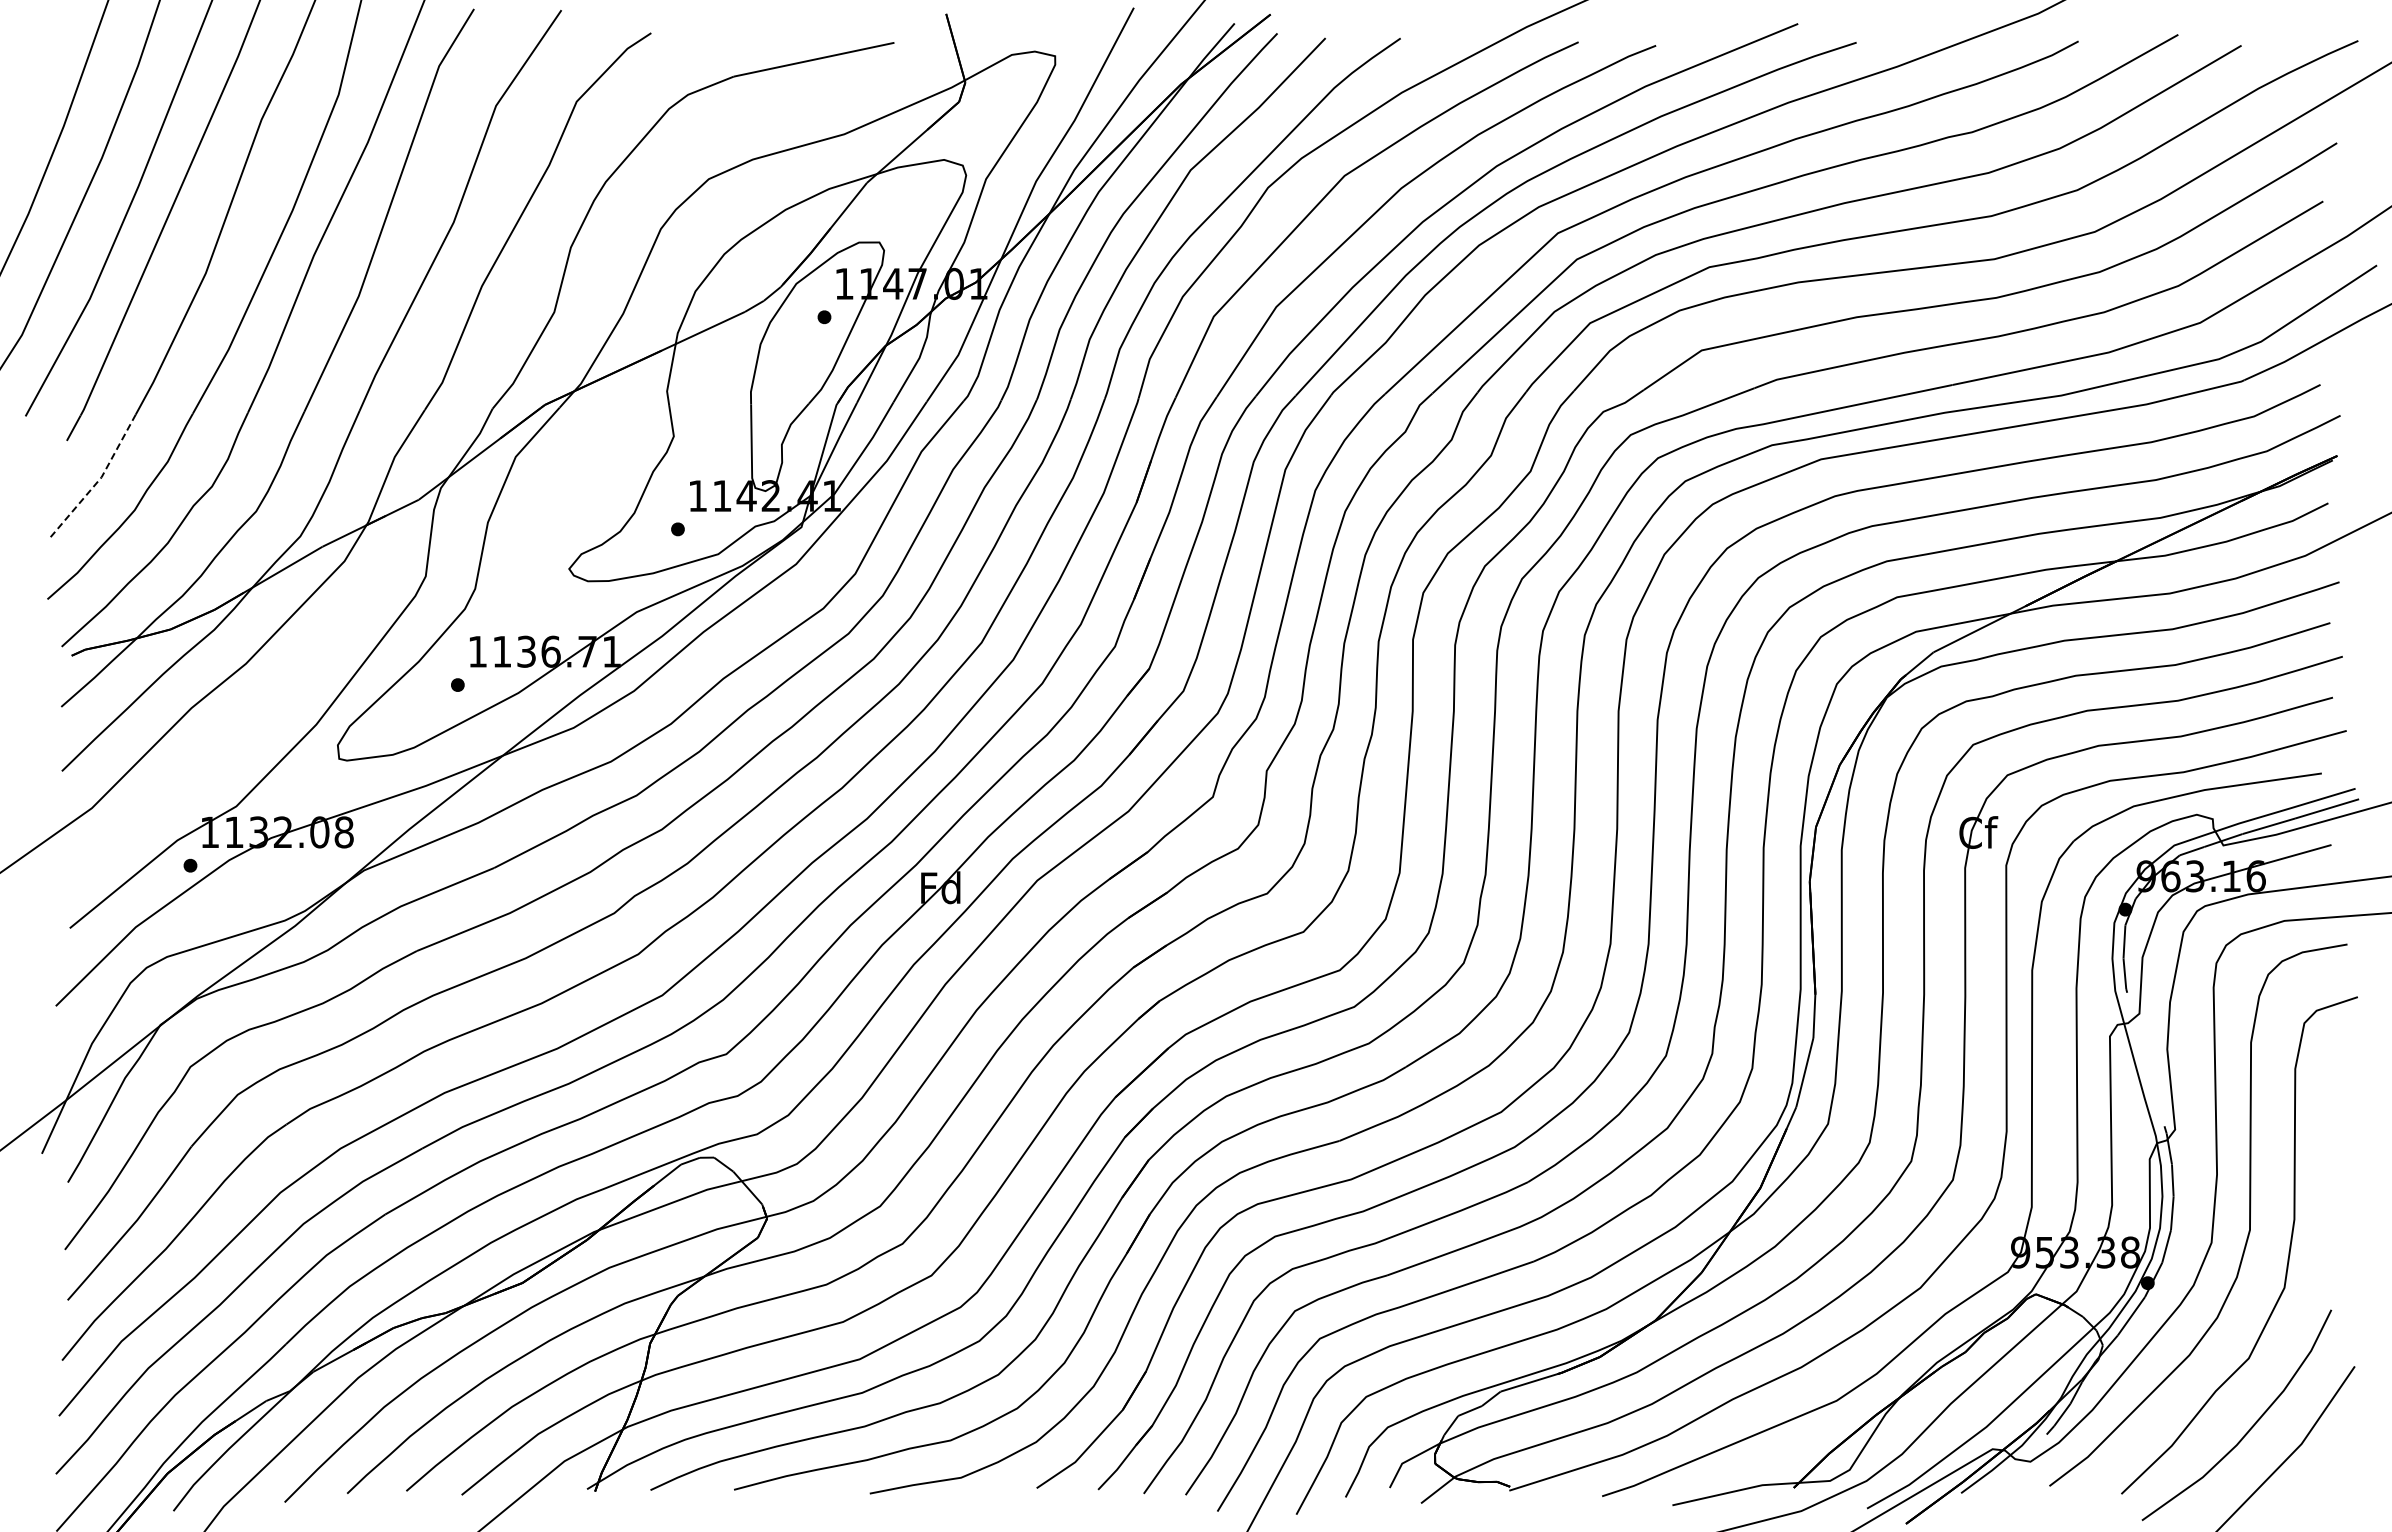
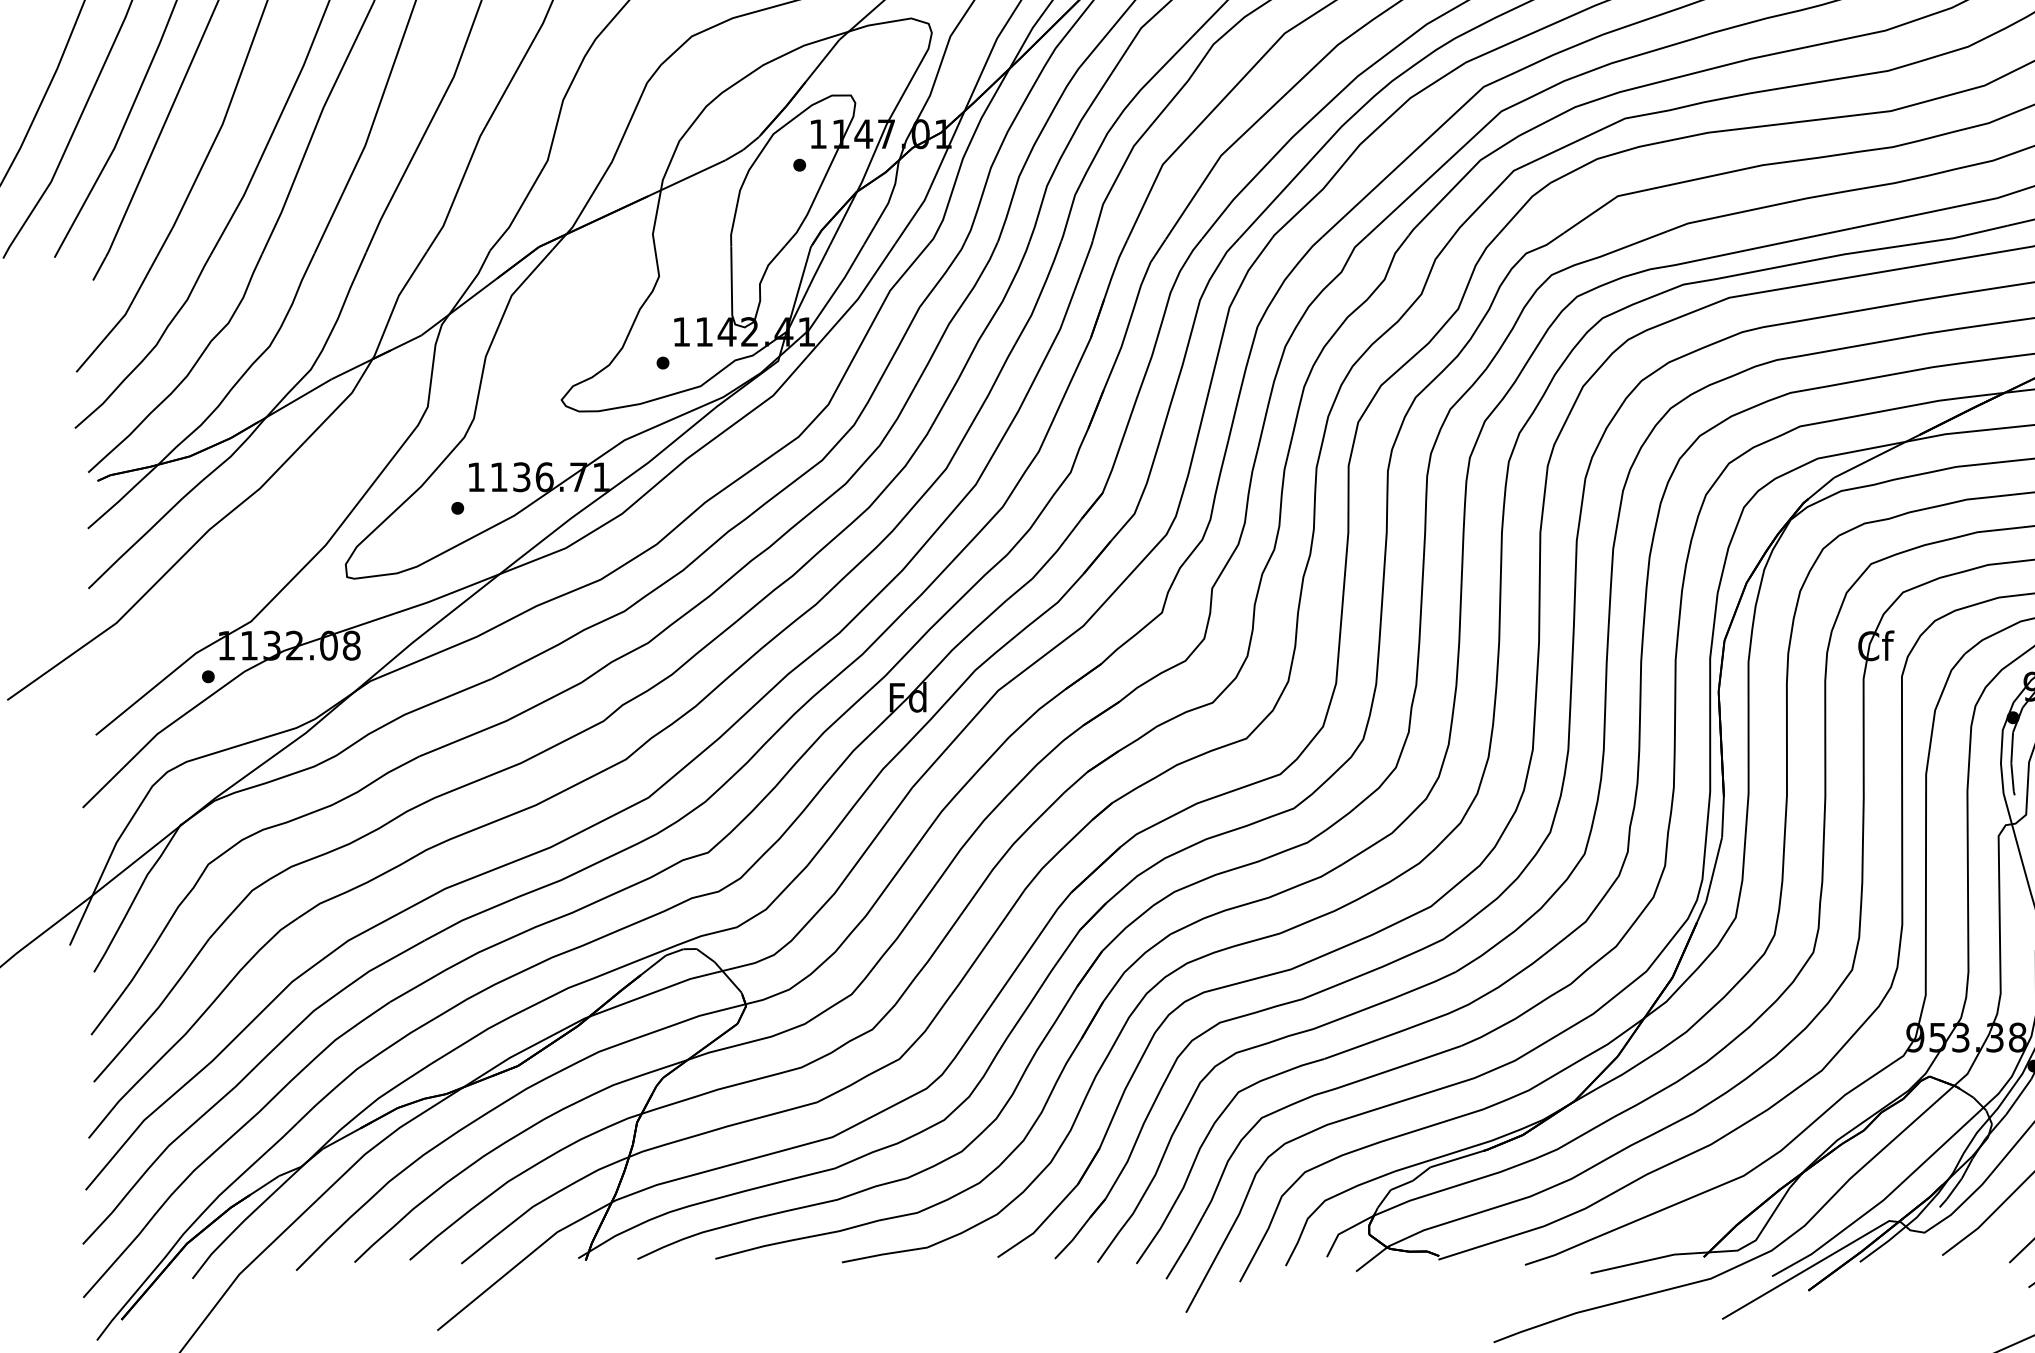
line: (98, 481) -> (122, 318), dashed -> solid

